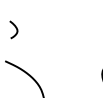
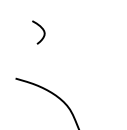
curve: (15, 28) -> (41, 29), moved

